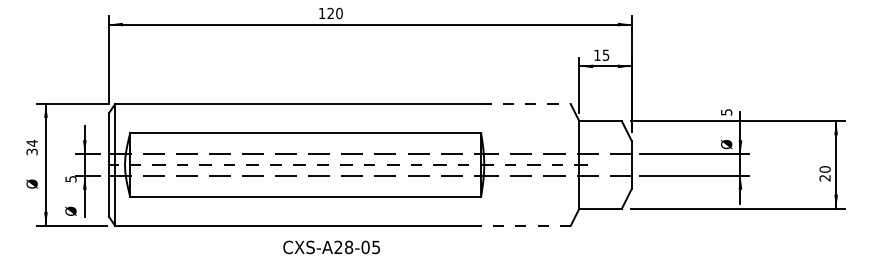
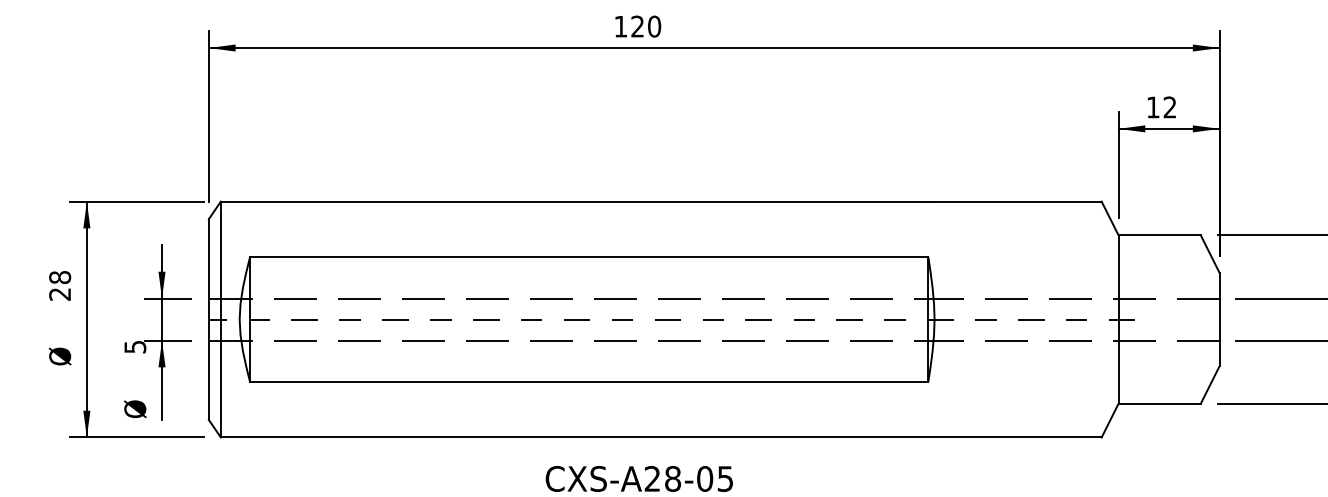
text: (605, 54) -> (1168, 105), 15 -> 12
line: (525, 104) -> (1014, 202), dashed -> solid
text: (31, 147) -> (58, 285), 34 -> 28
line: (525, 225) -> (1014, 436), dashed -> solid

